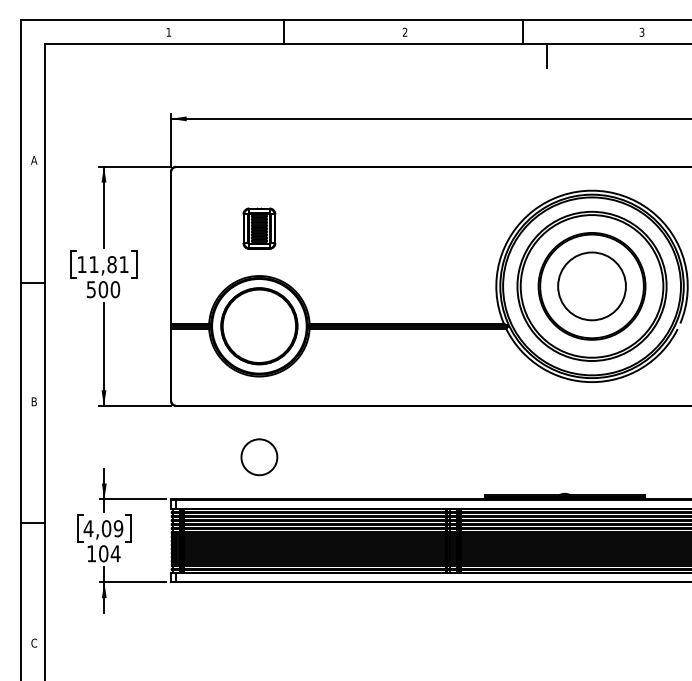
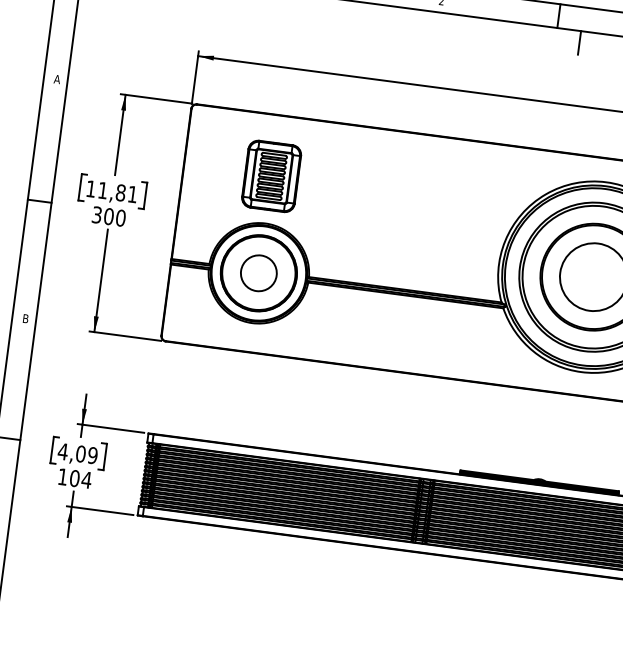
part: (259, 228) -> (271, 176), size x1.67
text: (91, 289) -> (97, 214), 500 -> 300
circle: (259, 457) -> (258, 273), moved

